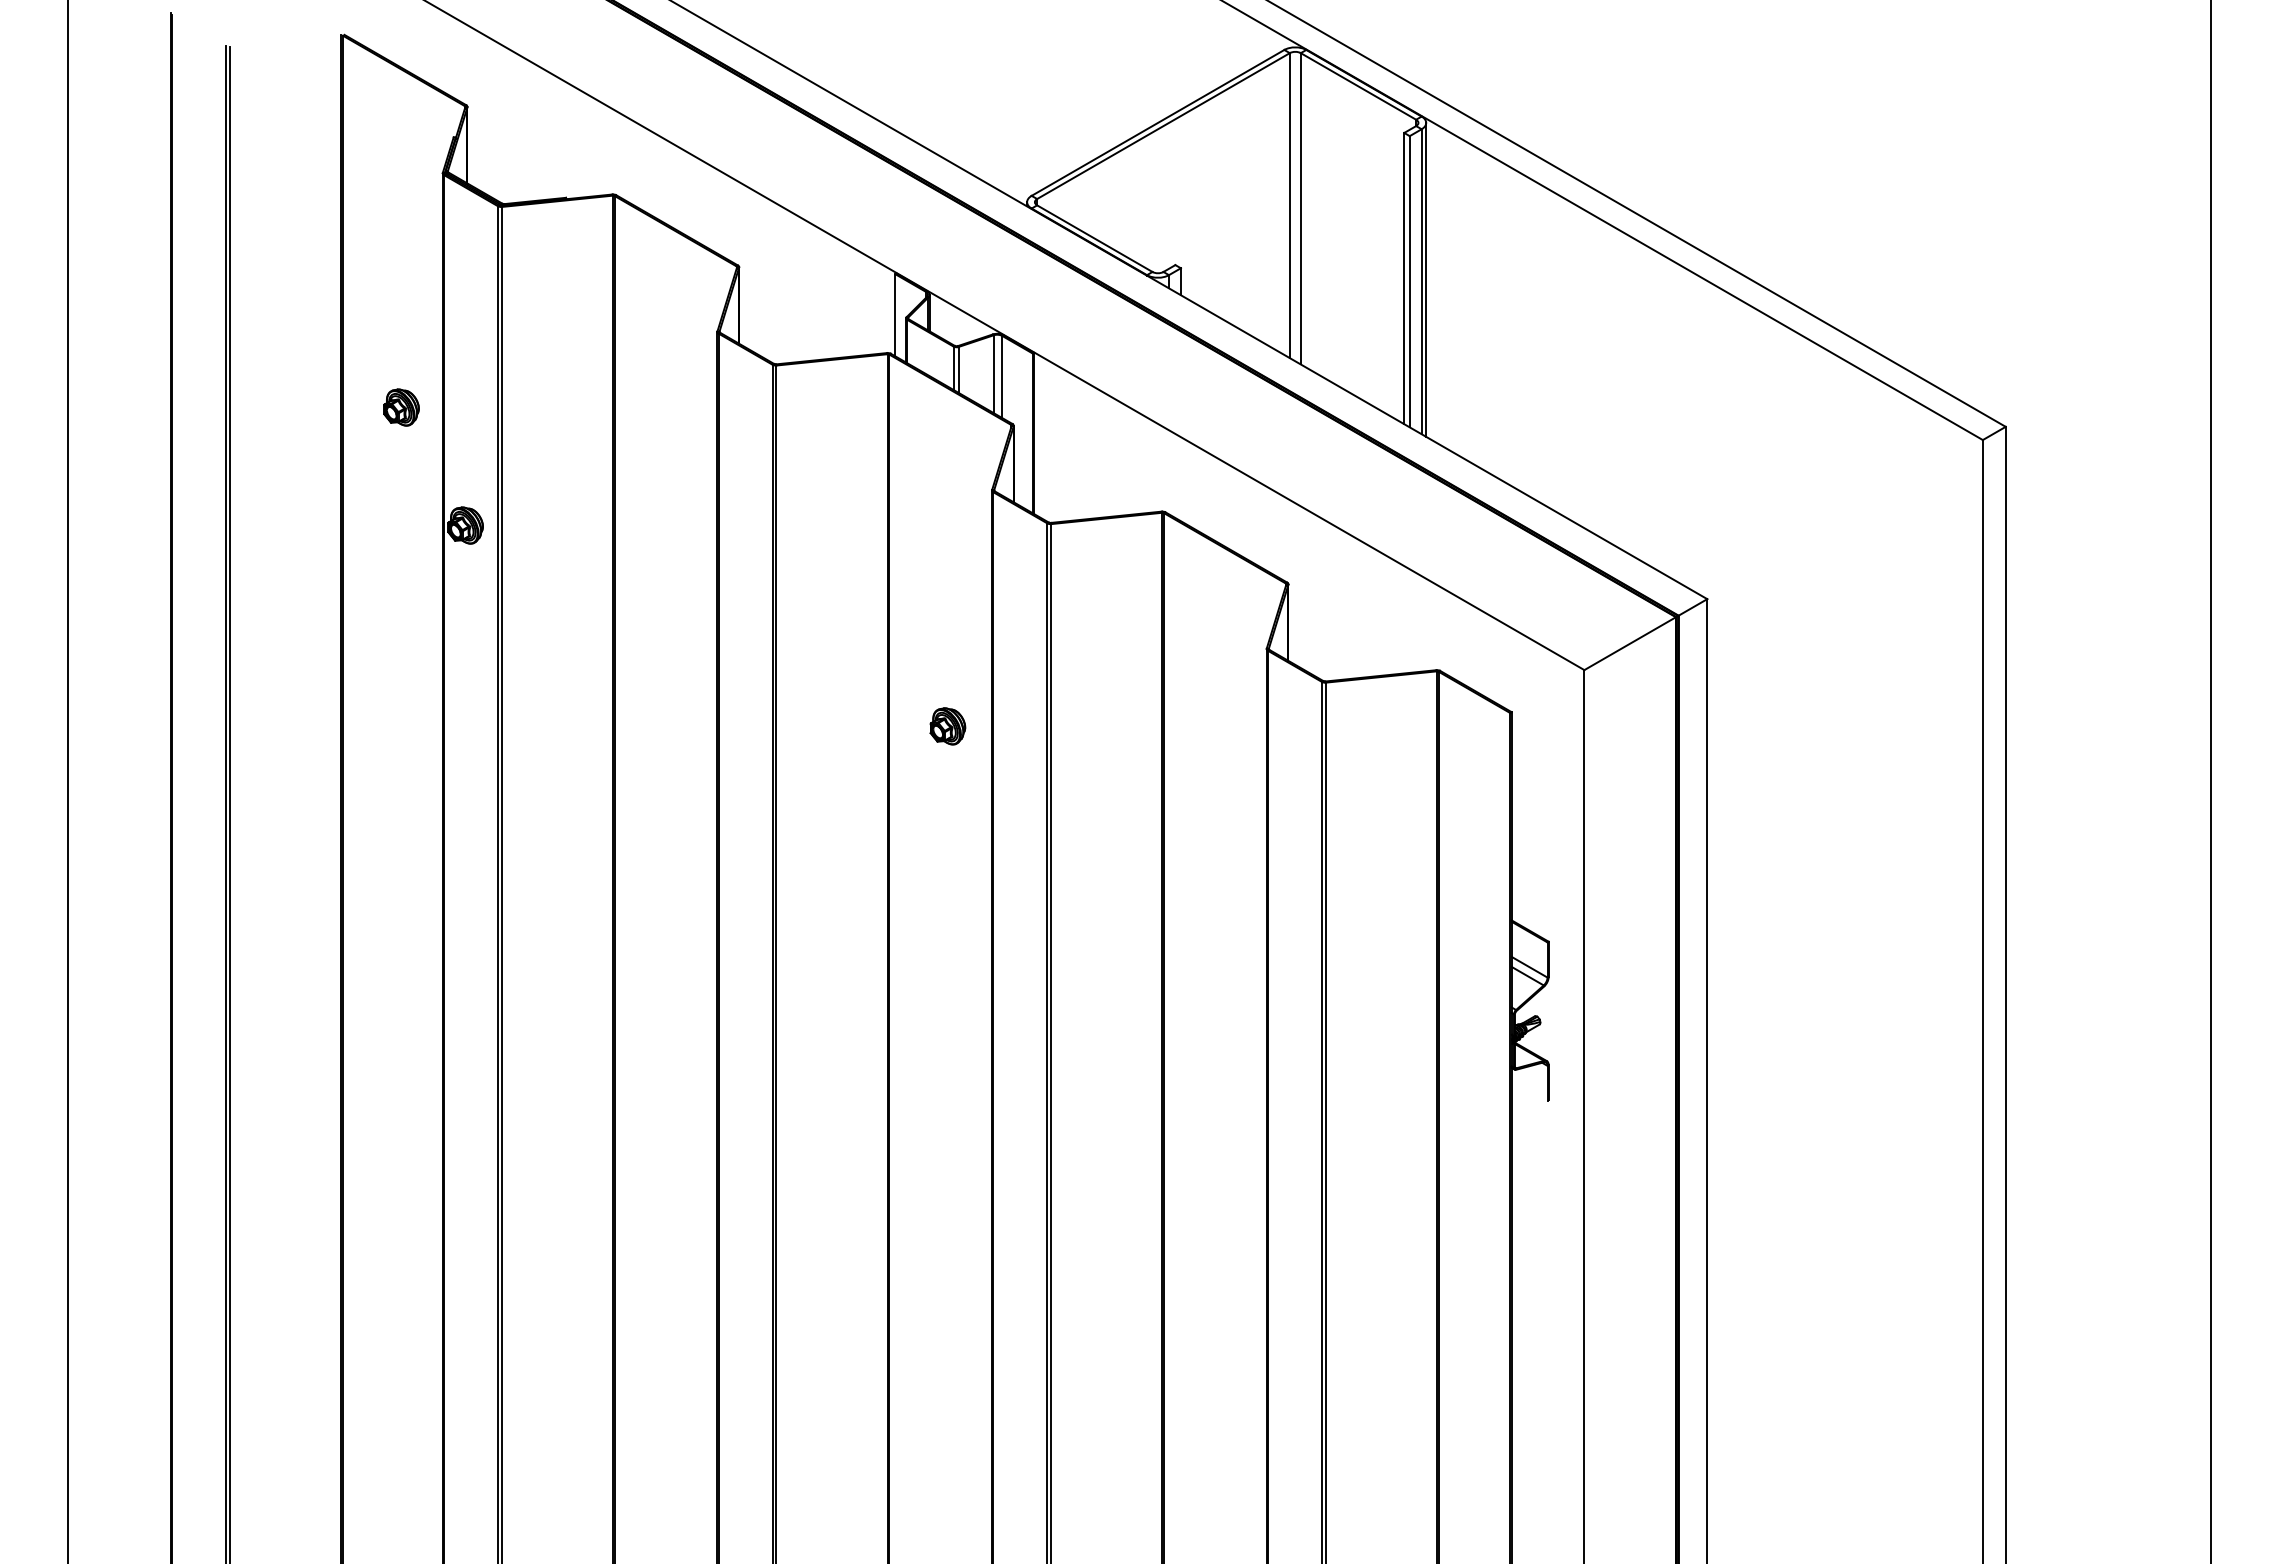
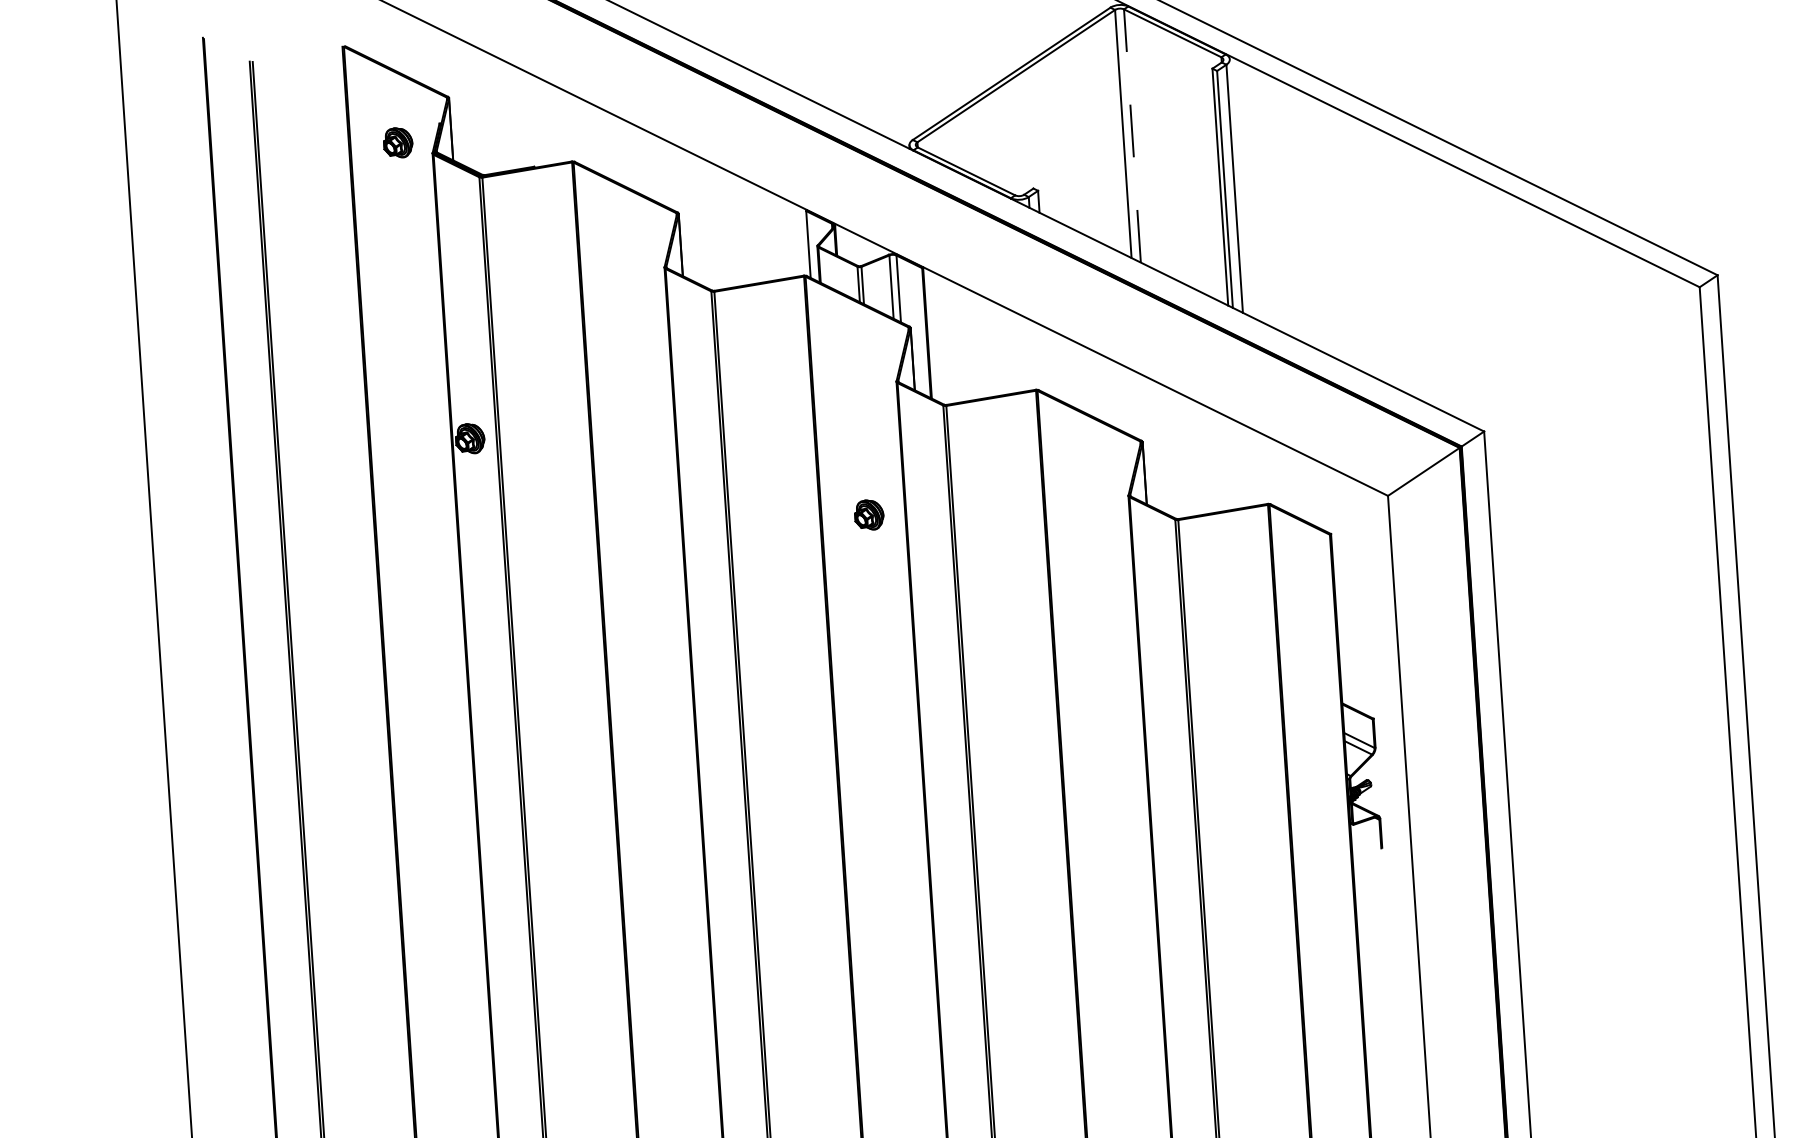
line: (1300, 208) -> (1132, 135), solid -> dashed
line: (1426, 279) -> (1238, 186), removed
part: (401, 407) -> (398, 142), moved
part: (947, 726) -> (868, 515), moved

